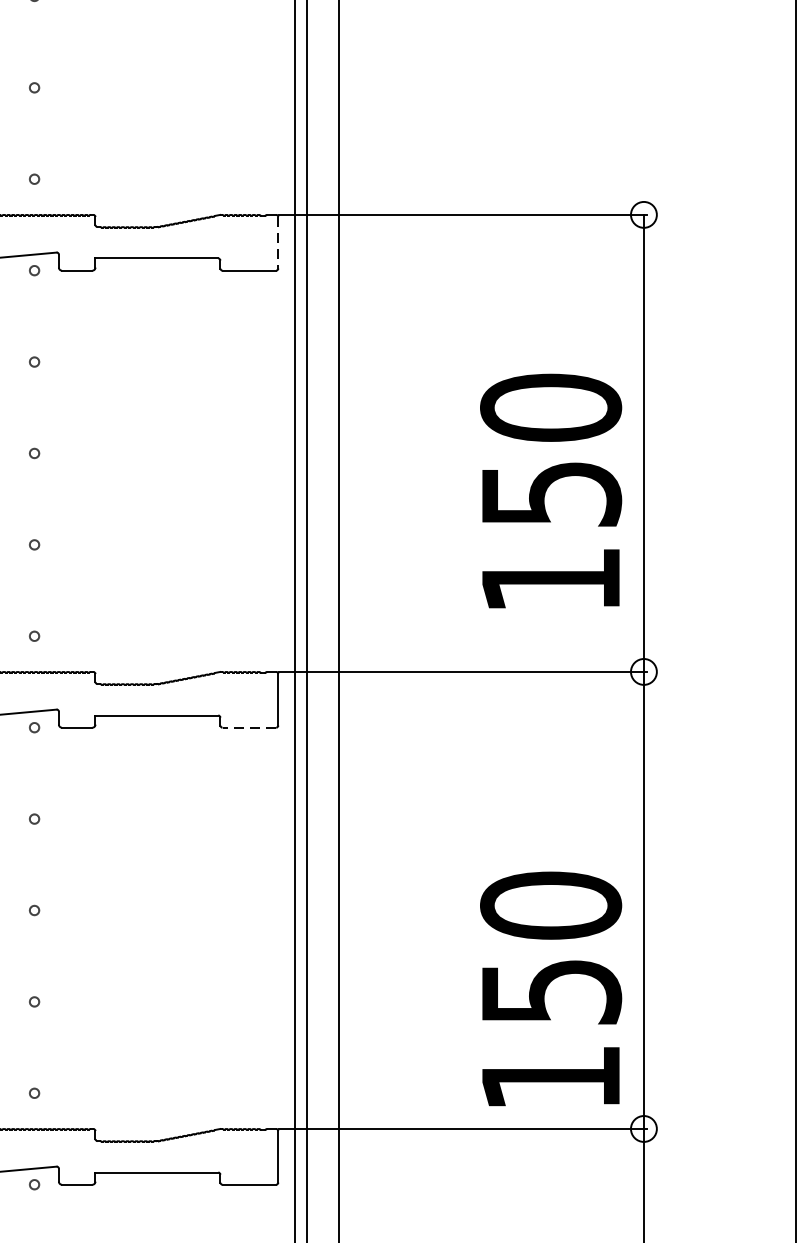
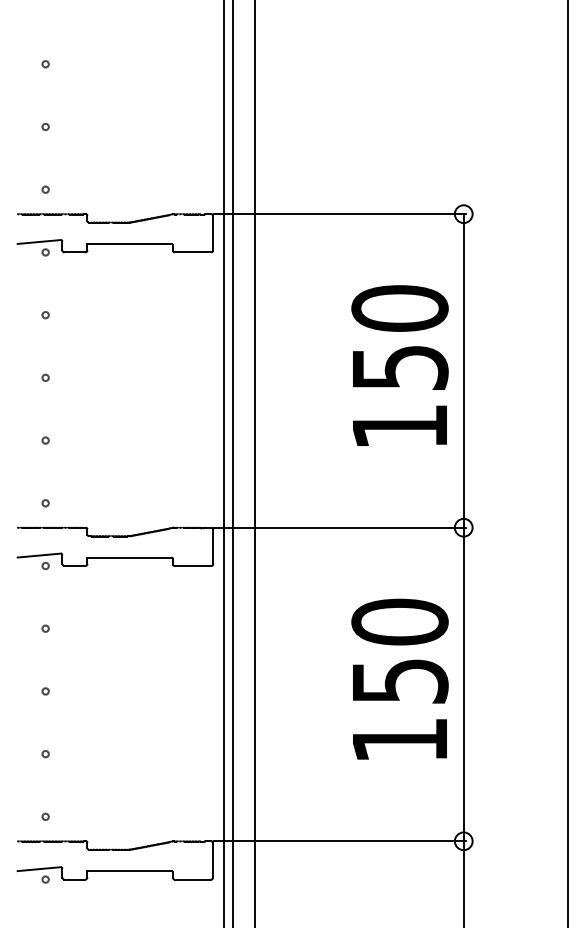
line: (277, 243) -> (212, 233), dashed -> solid
text: (550, 490) -> (399, 365), moved
line: (248, 728) -> (192, 566), dashed -> solid
text: (550, 987) -> (399, 678), moved

